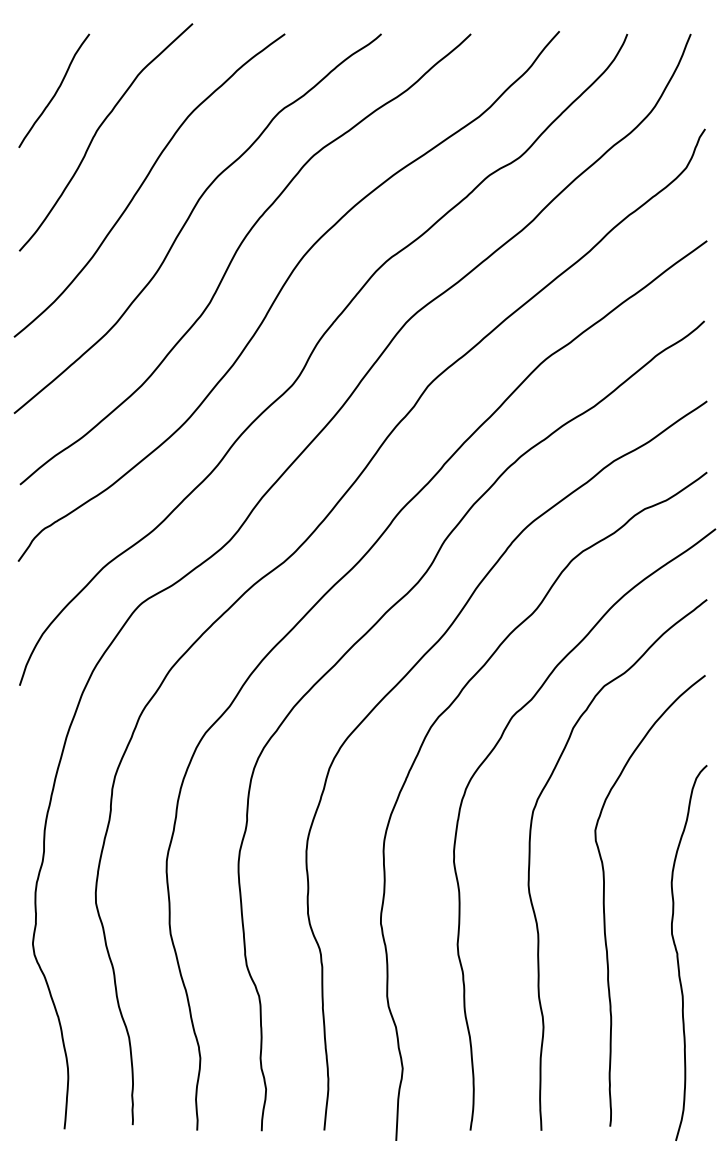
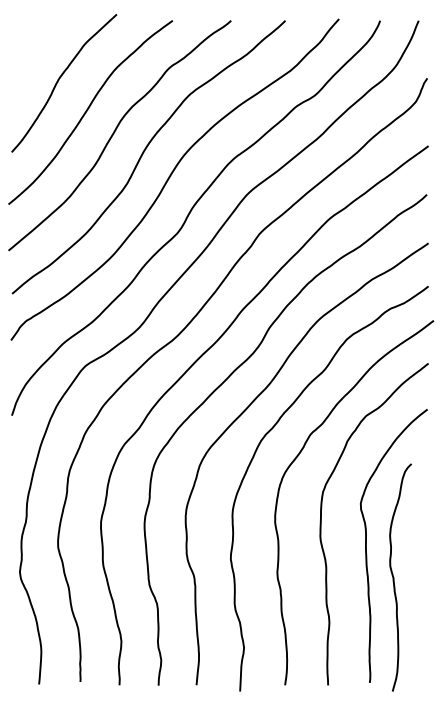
curve: (55, 91) -> (33, 55), removed
curve: (678, 952) -> (394, 577), moved

